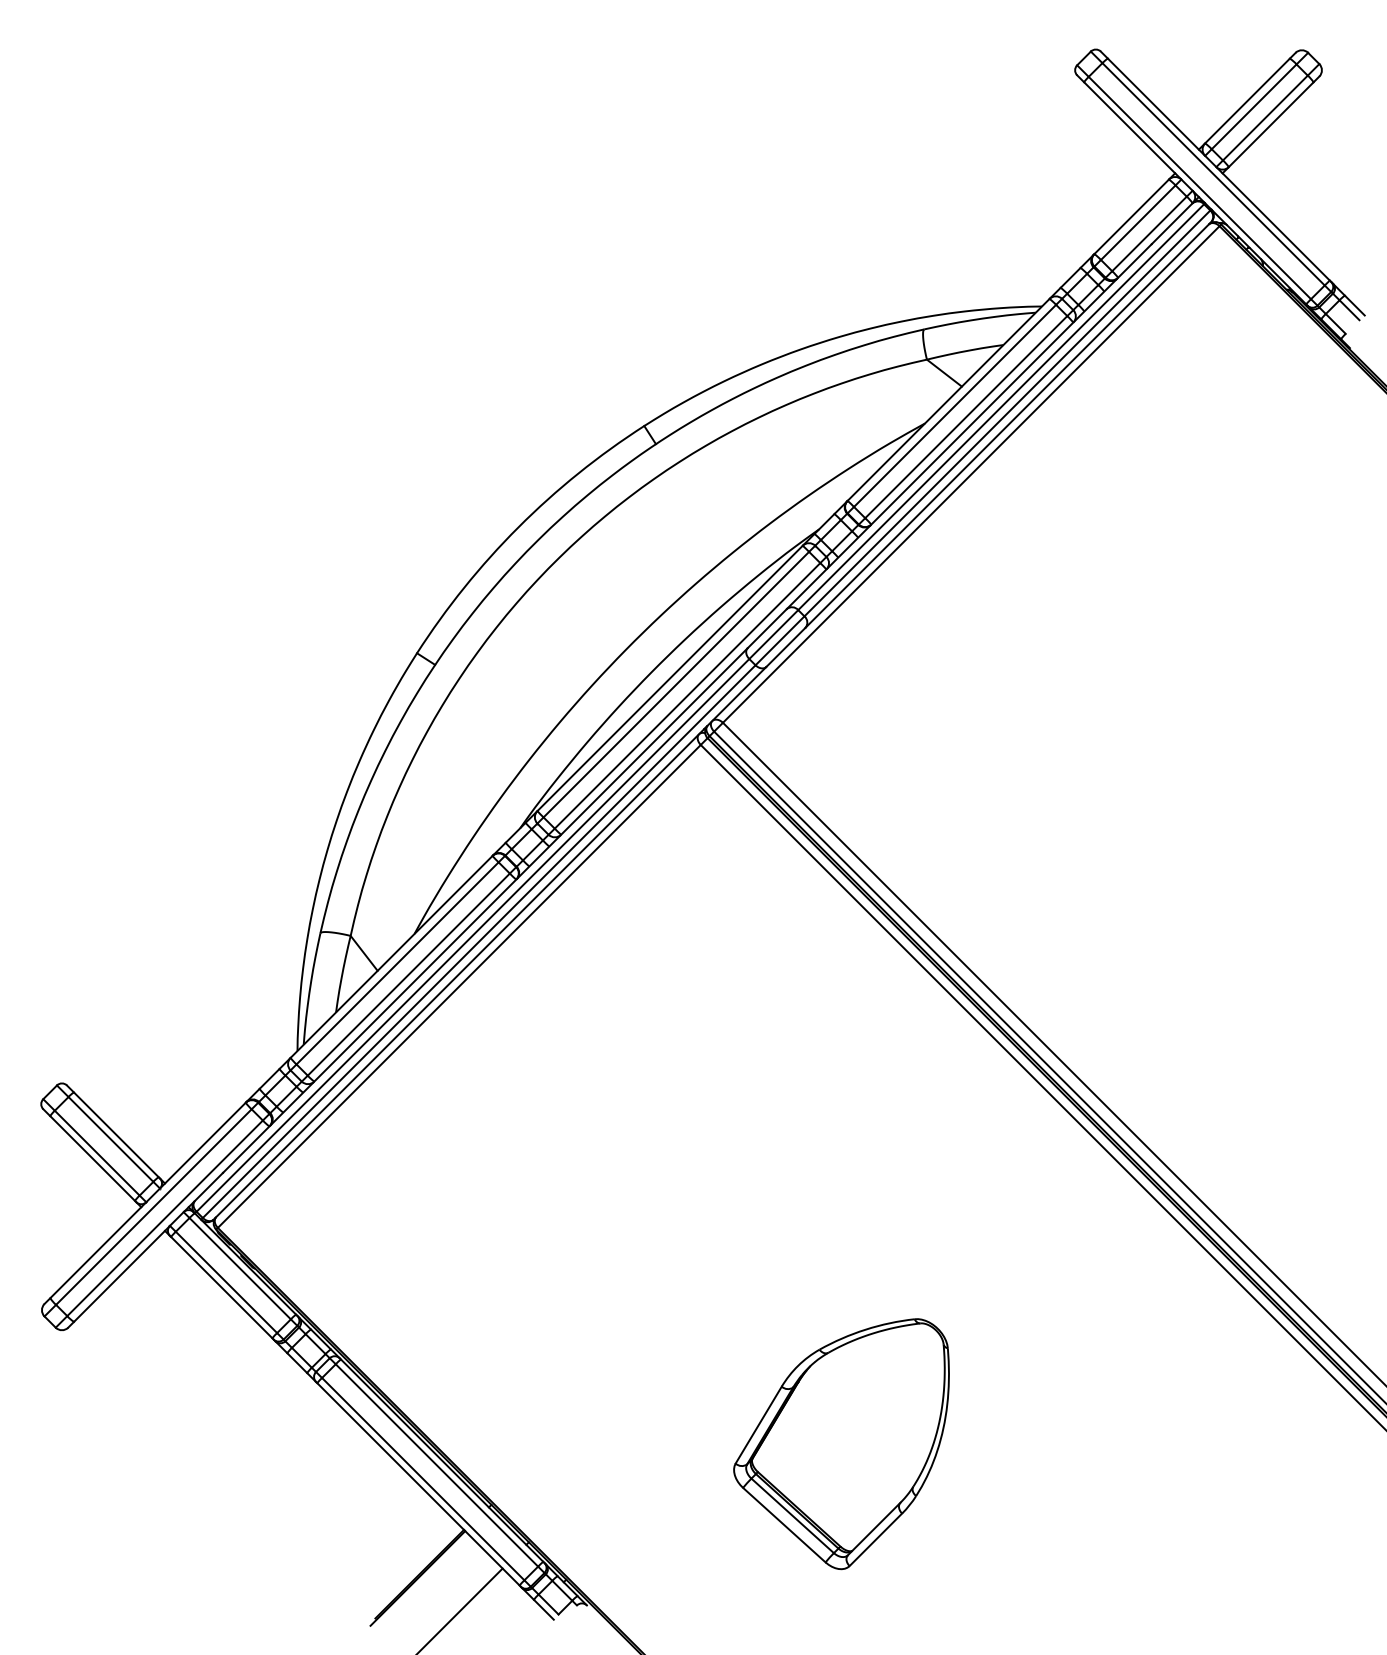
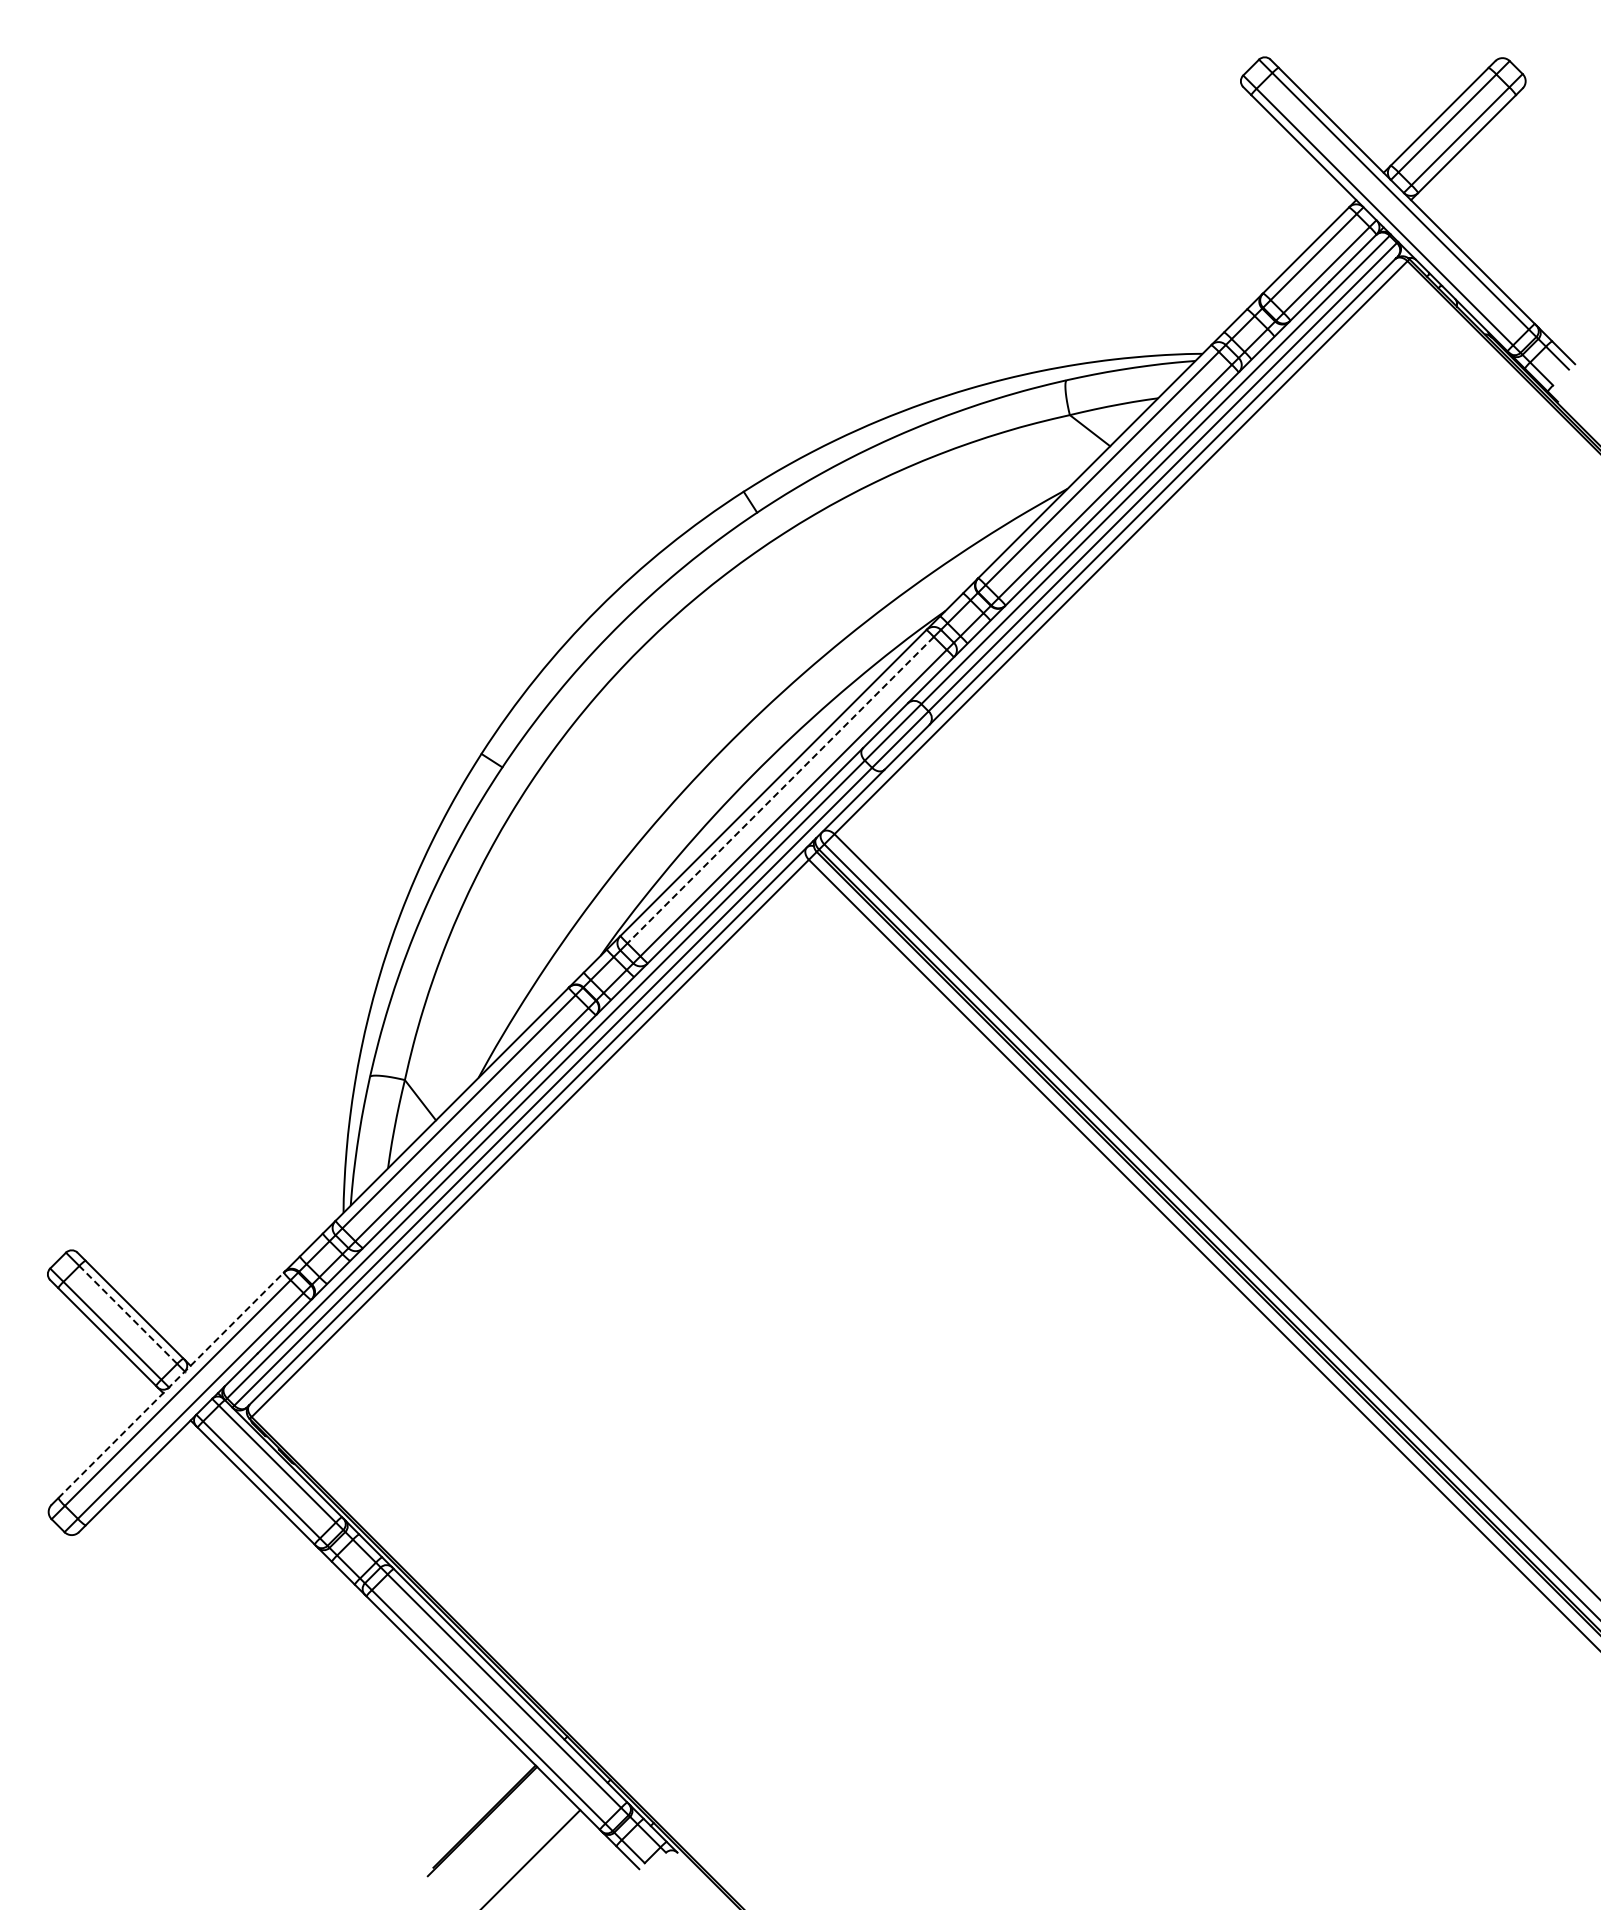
line: (676, 684) -> (780, 790), solid -> dashed
line: (110, 1139) -> (127, 1314), solid -> dashed
line: (148, 1200) -> (171, 1385), solid -> dashed
part: (841, 1444) -> (971, 1666), removed

